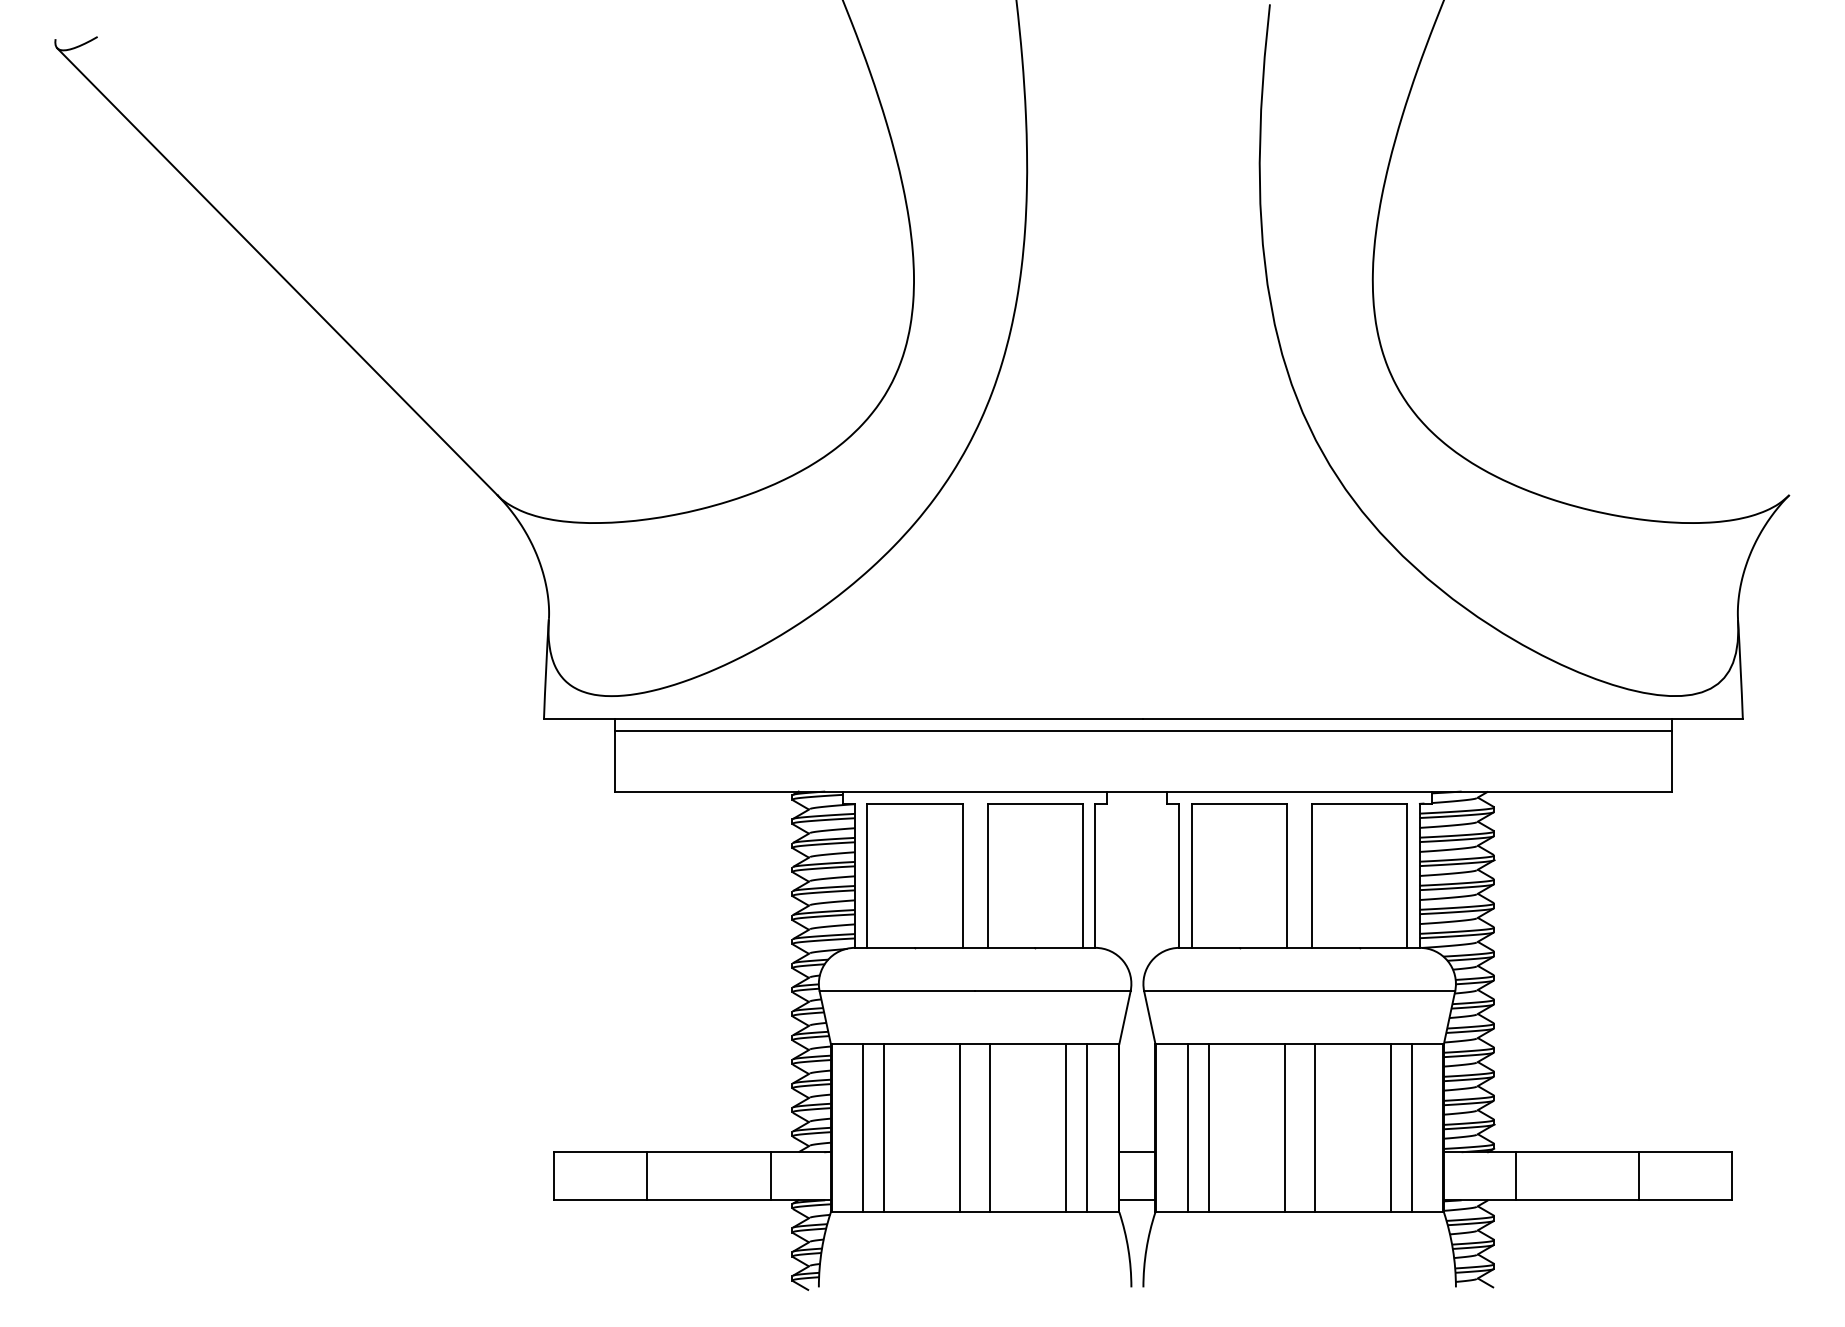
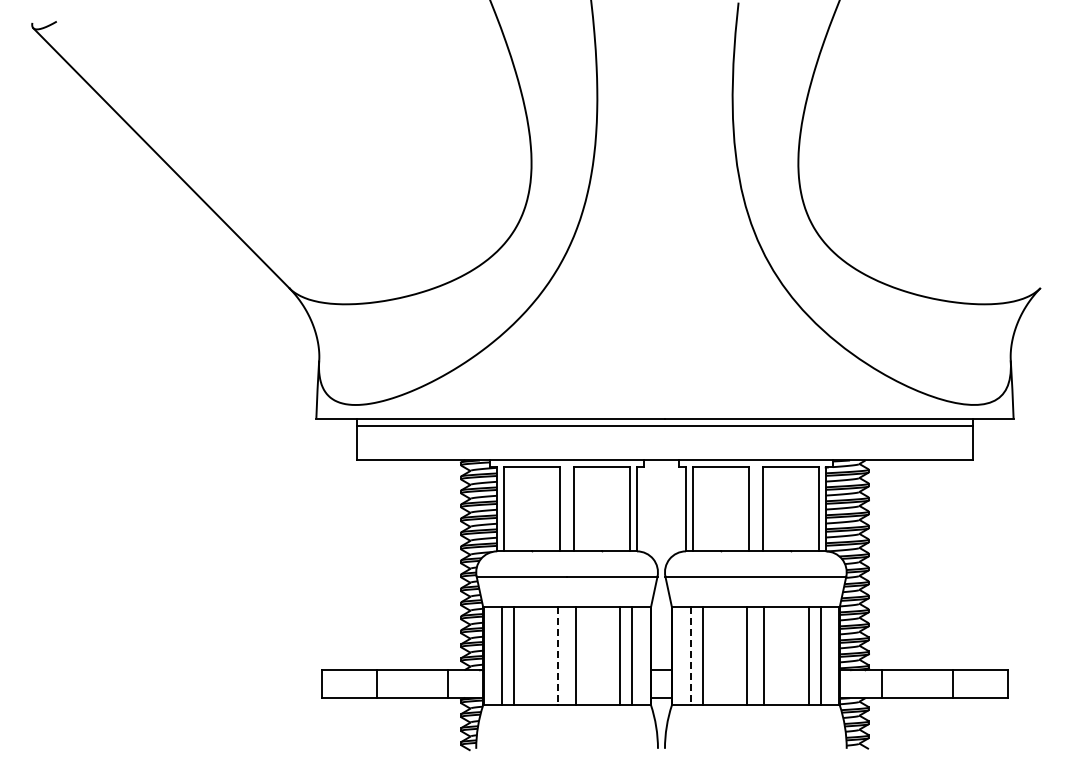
line: (960, 1128) -> (558, 656), solid -> dashed
line: (1187, 1128) -> (690, 656), solid -> dashed

